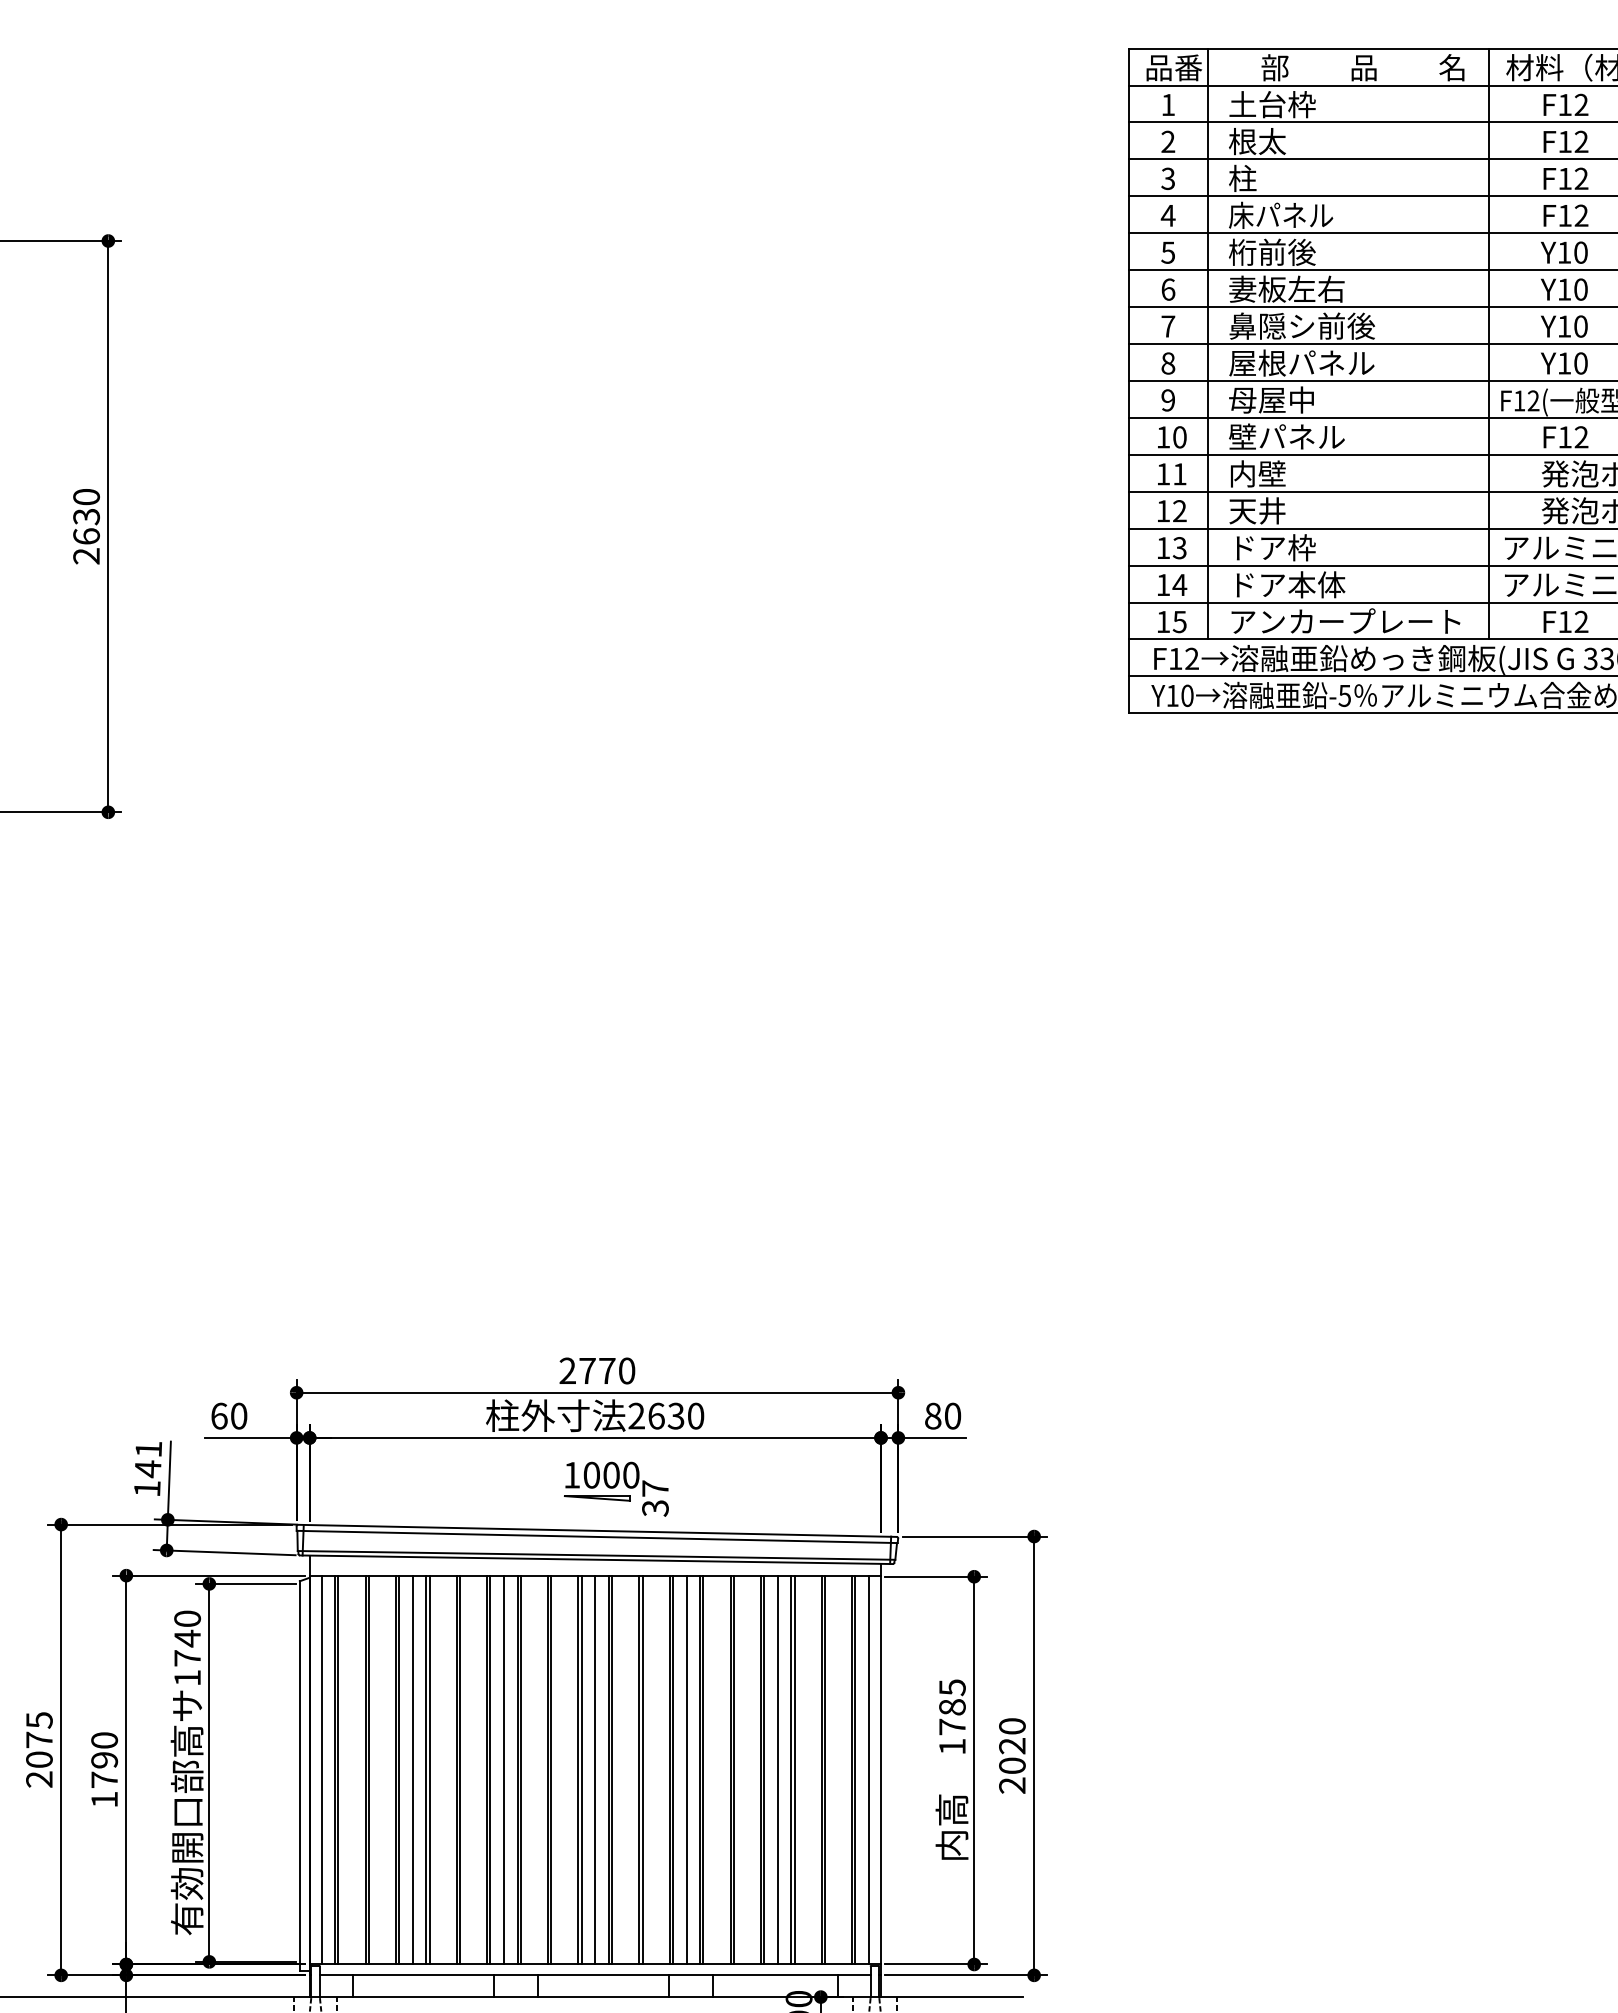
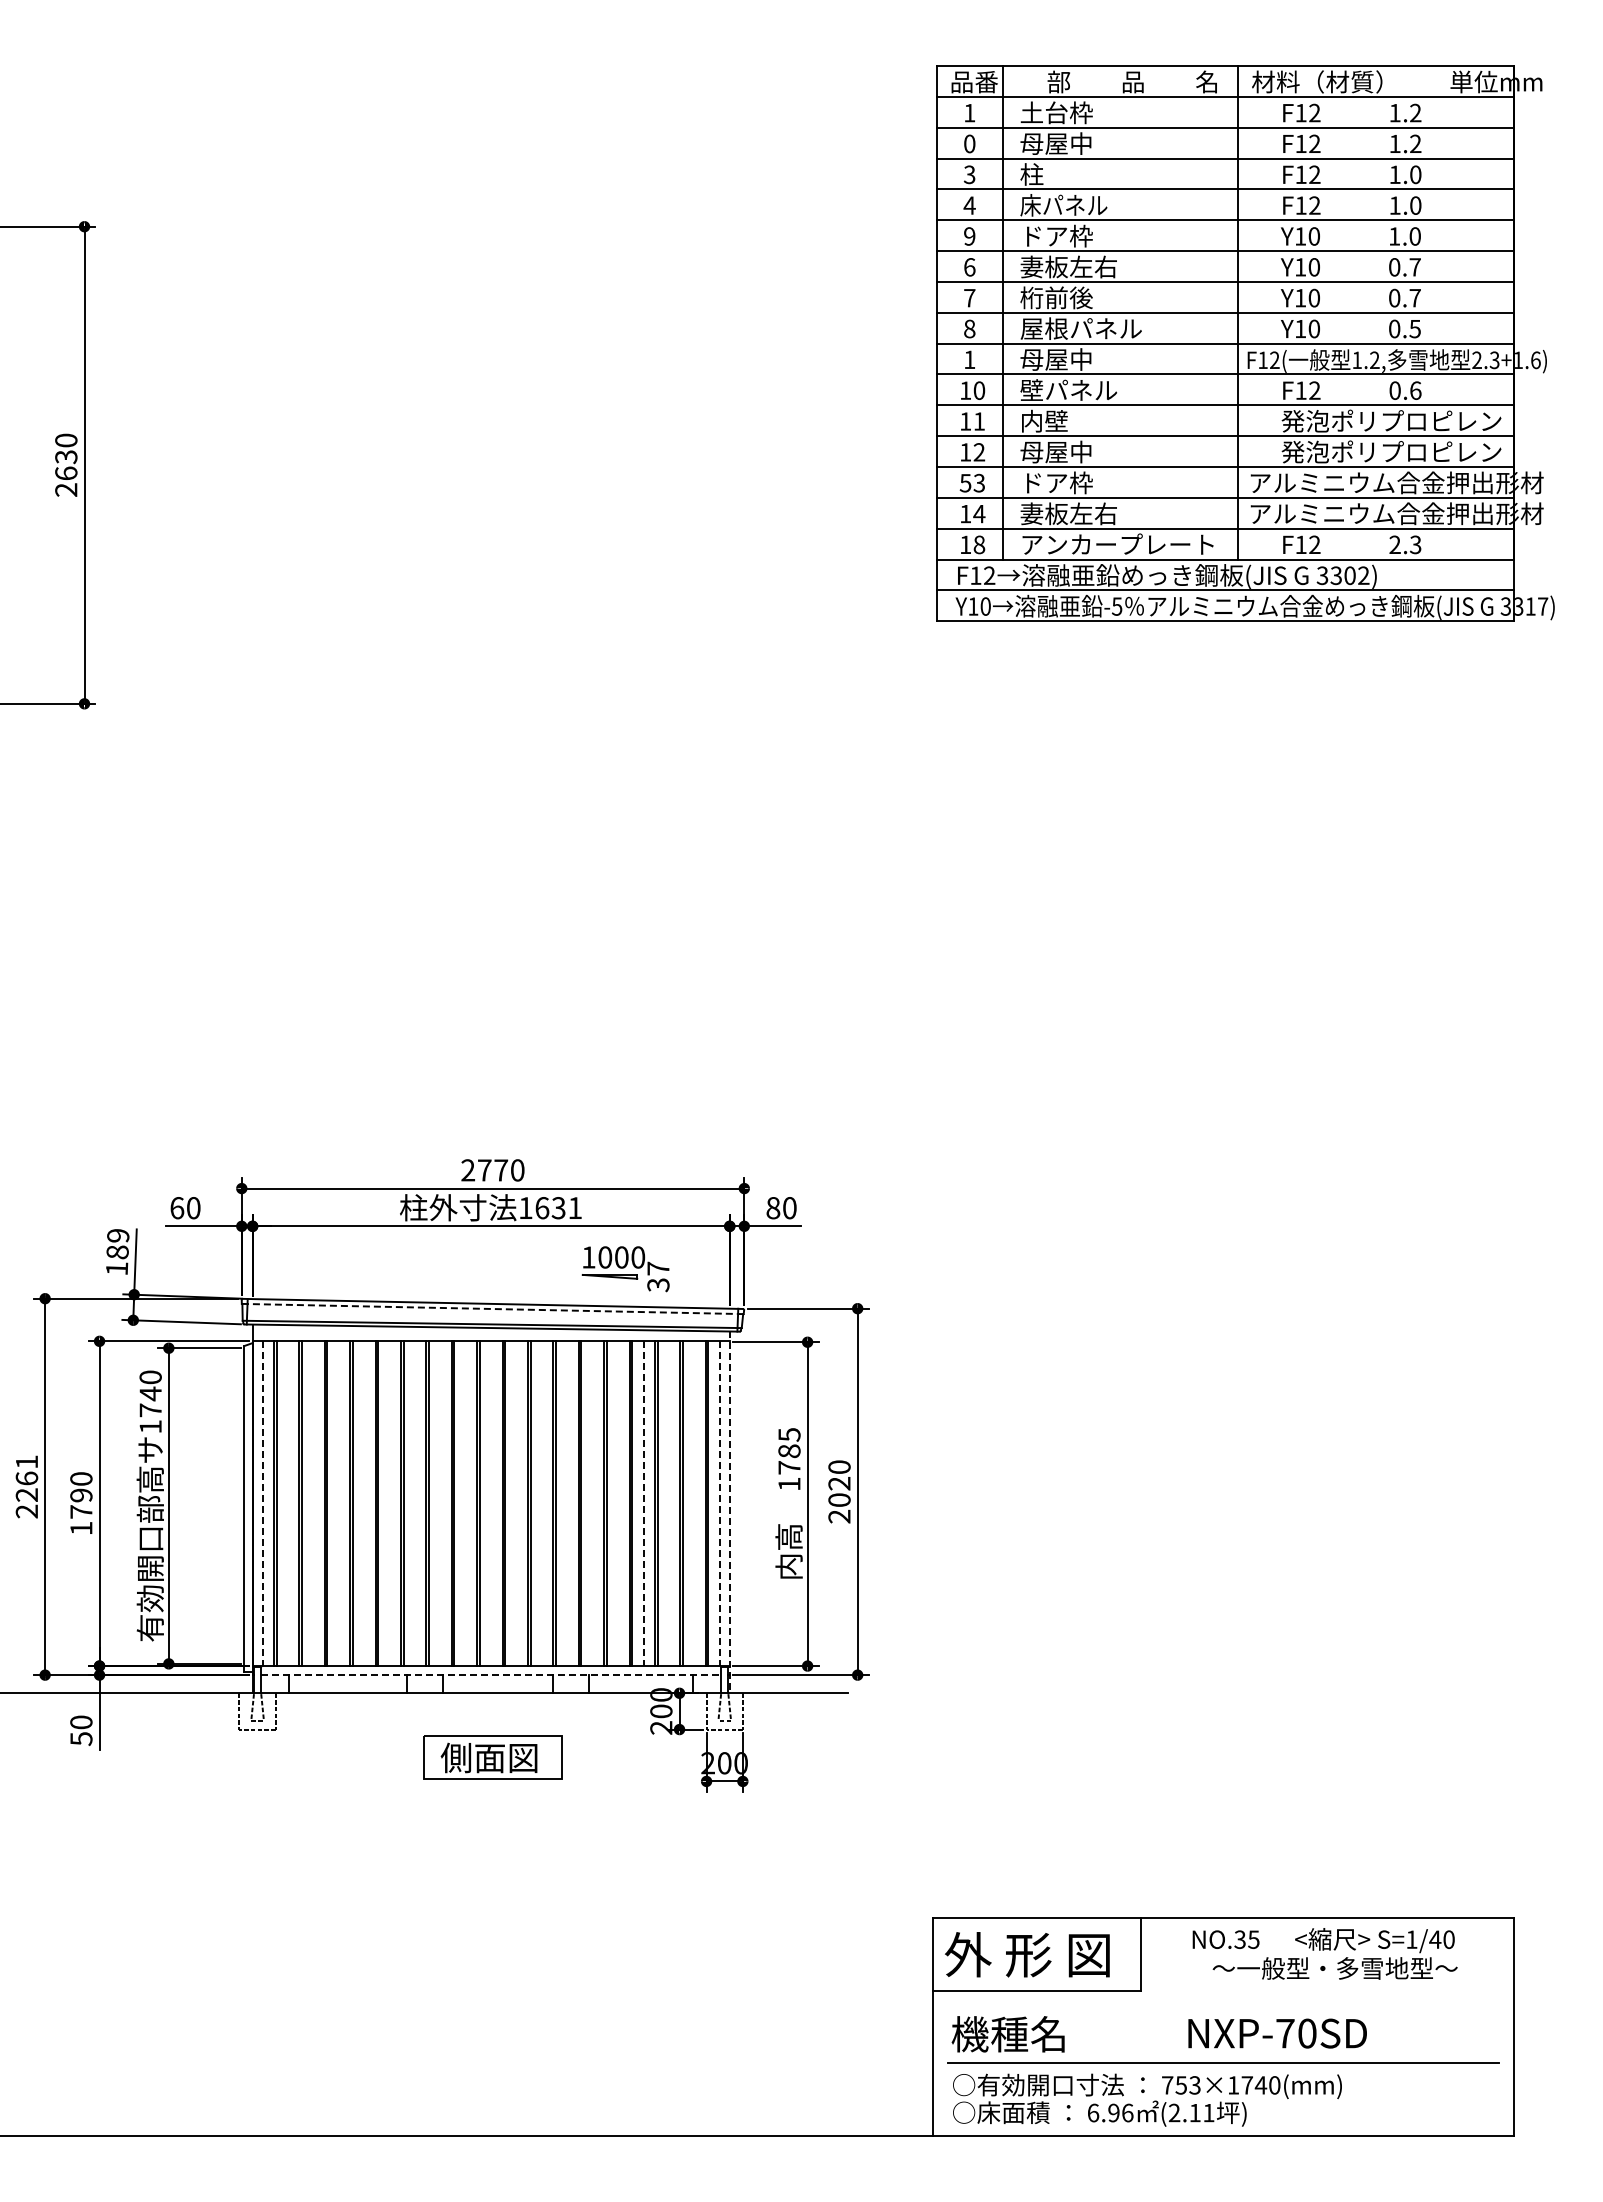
text: (1168, 141) -> (969, 143), 2 -> 0
text: (1271, 141) -> (1055, 143), 根太 -> 母屋中
text: (1272, 251) -> (1056, 235), 桁前後 -> ドア枠
text: (1168, 252) -> (969, 236), 5 -> 9
text: (1302, 325) -> (1081, 297), 鼻隠シ前後 -> 桁前後
text: (1168, 400) -> (969, 359), 9 -> 1
text: (1271, 510) -> (1055, 451), 天井 -> 母屋中
text: (1163, 548) -> (965, 483), 13 -> 53
text: (1286, 584) -> (1068, 513), ドア本体 -> 妻板左右
text: (1180, 621) -> (979, 544), 15 -> 18
text: (666, 1416) -> (550, 1208), 2630 -> 1631
text: (147, 1459) -> (117, 1244), 141 -> 189
part: (616, 1489) -> (625, 1269), moved
line: (596, 1537) -> (492, 1309), solid -> dashed
text: (38, 1739) -> (26, 1478), 2075 -> 2261
line: (412, 1769) -> (338, 1503), removed
line: (503, 1769) -> (414, 1503), removed
line: (595, 1769) -> (491, 1503), removed
line: (686, 1769) -> (567, 1503), removed
line: (321, 1771) -> (262, 1504), solid -> dashed
line: (777, 1771) -> (643, 1504), solid -> dashed
line: (868, 1771) -> (719, 1504), solid -> dashed
line: (880, 1780) -> (729, 1512), solid -> dashed
line: (595, 1975) -> (491, 1675), solid -> dashed

